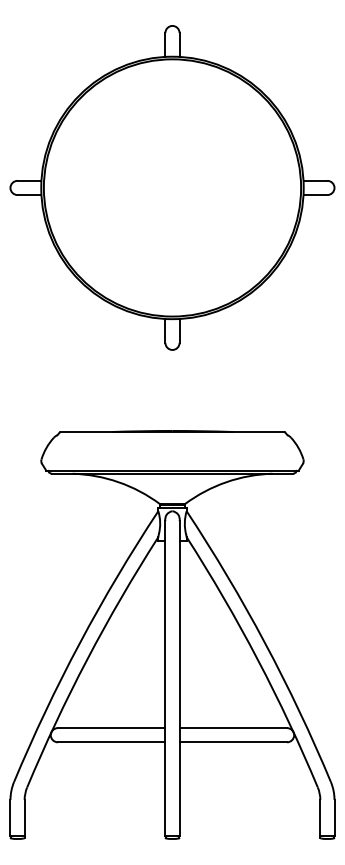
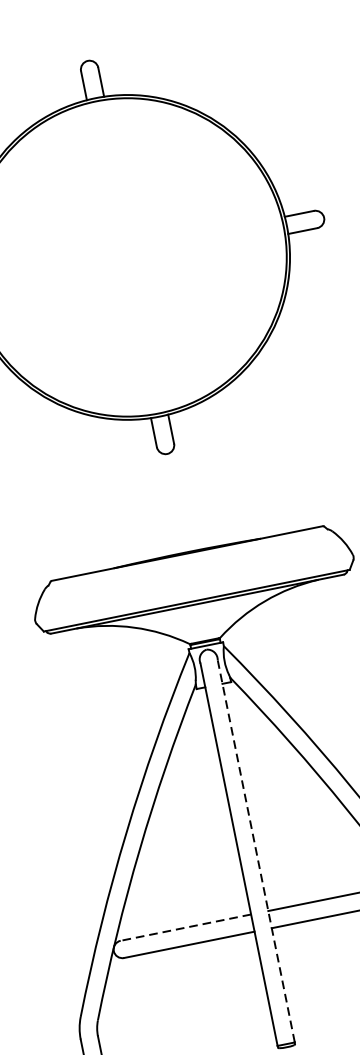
line: (179, 678) -> (256, 850), solid -> dashed
line: (111, 728) -> (185, 928), solid -> dashed

